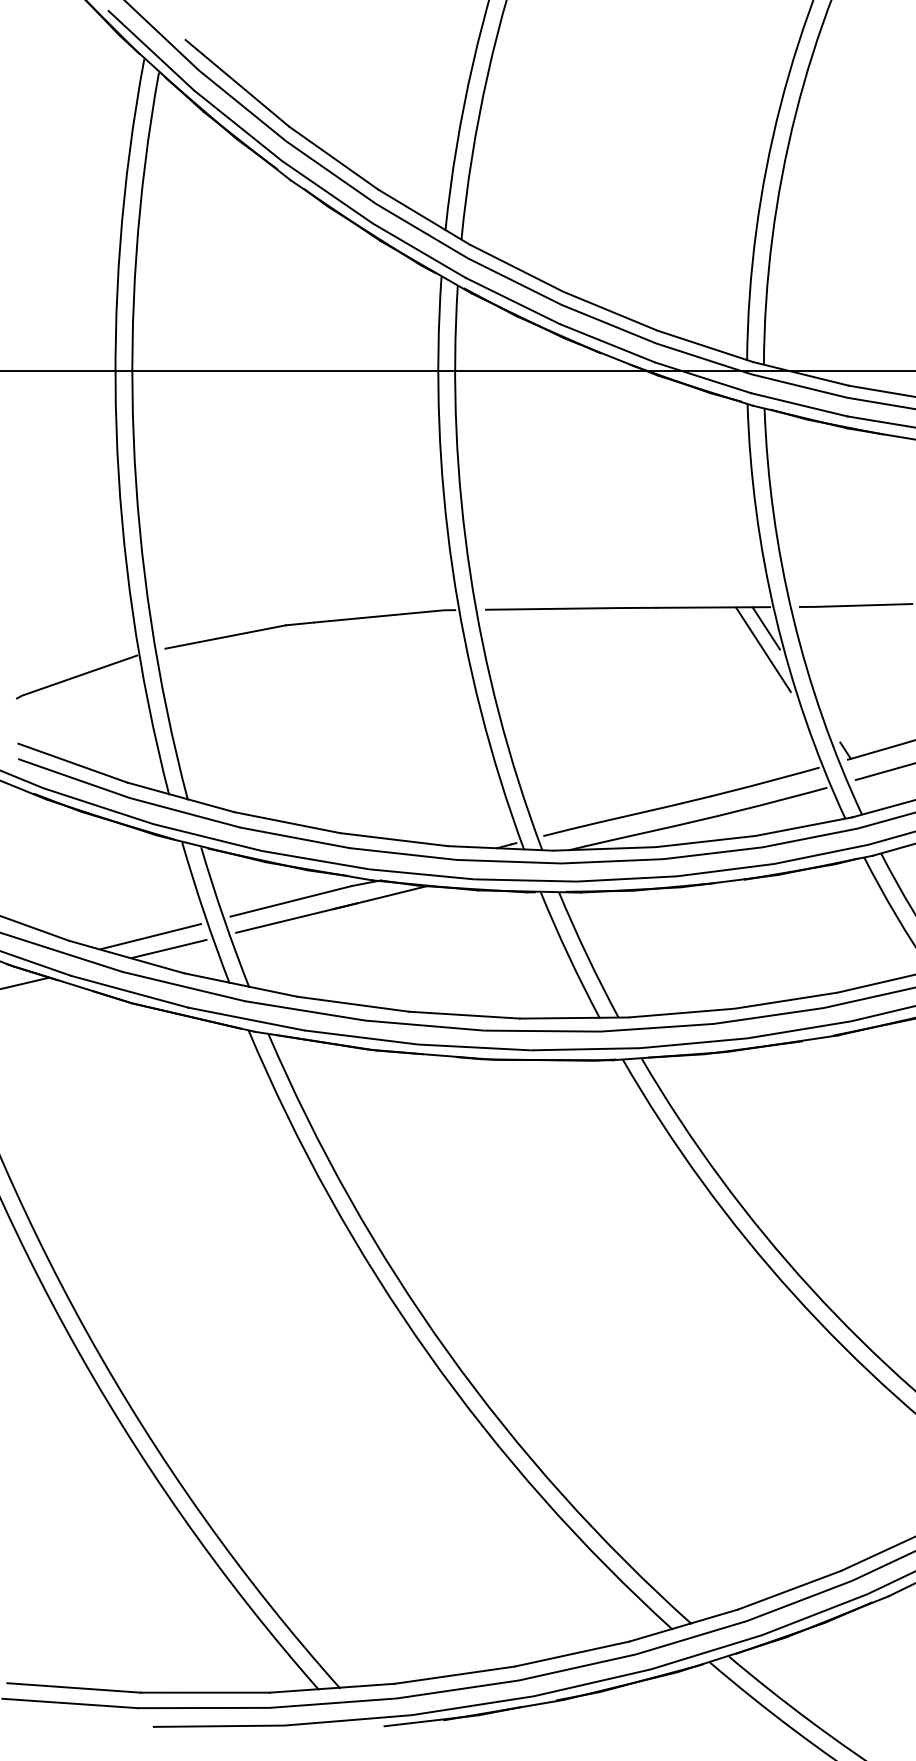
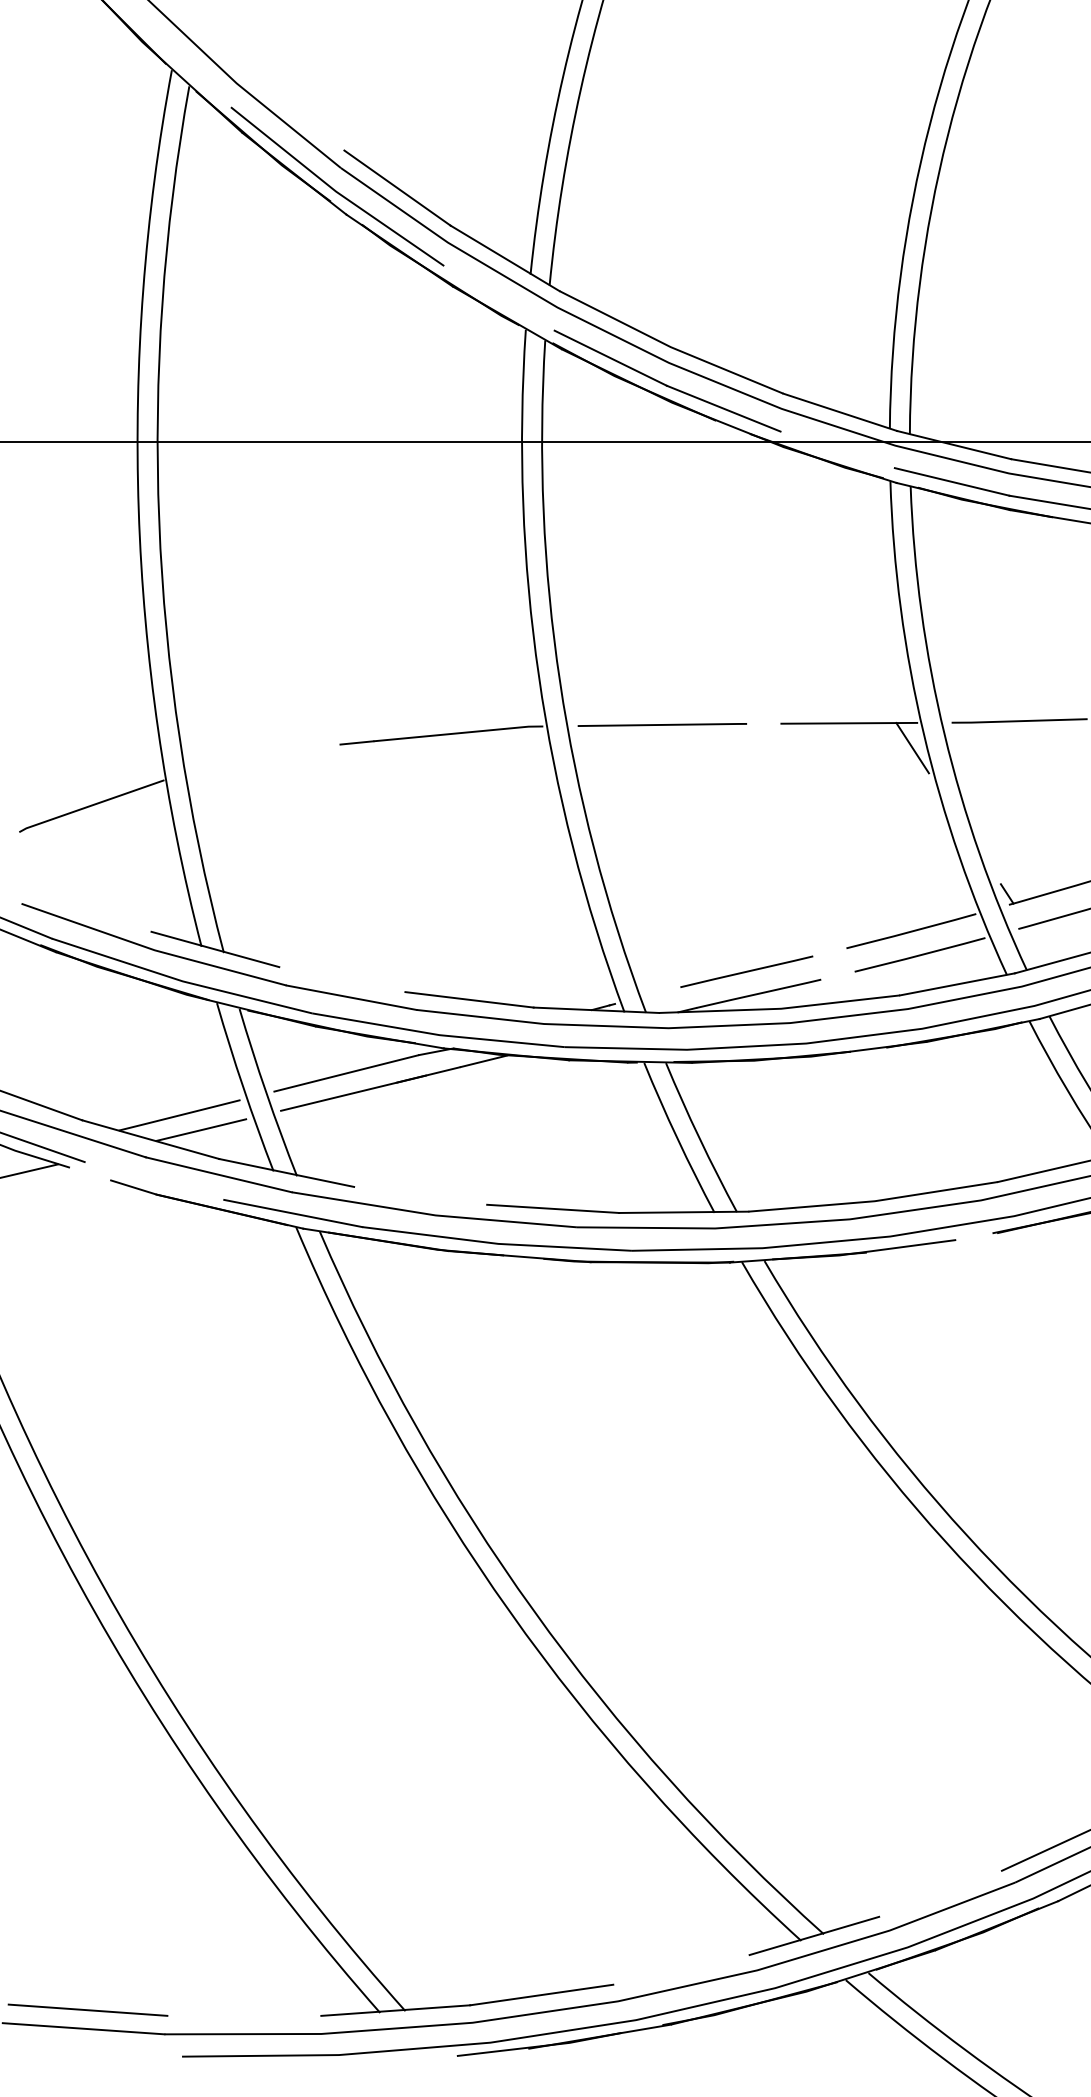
line: (150, 50) -> (179, 59), removed
line: (237, 83) -> (282, 99), removed
line: (418, 250) -> (498, 298), removed
line: (703, 377) -> (837, 449), removed
line: (641, 607) -> (764, 723), removed
line: (225, 636) -> (268, 757), removed
line: (762, 649) -> (908, 773), removed
line: (72, 762) -> (86, 907), removed
line: (696, 799) -> (829, 952), removed
line: (703, 819) -> (837, 975), removed
line: (287, 822) -> (342, 979), removed
line: (557, 832) -> (664, 991), removed
line: (68, 983) -> (81, 1171), removed
line: (129, 991) -> (154, 1180), removed
line: (353, 1003) -> (421, 1195), removed
line: (781, 1043) -> (930, 1242), removed
line: (789, 1589) -> (940, 1892), removed
line: (571, 1653) -> (680, 1969), removed
line: (204, 1692) -> (243, 2015), removed

